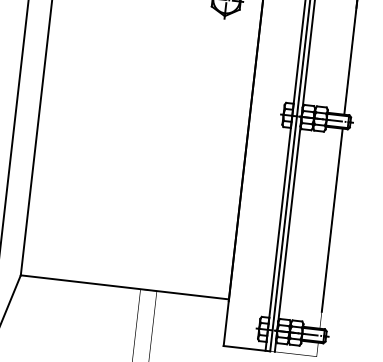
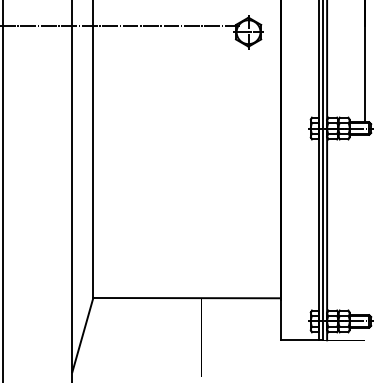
line: (331, 219) -> (364, 216), removed

